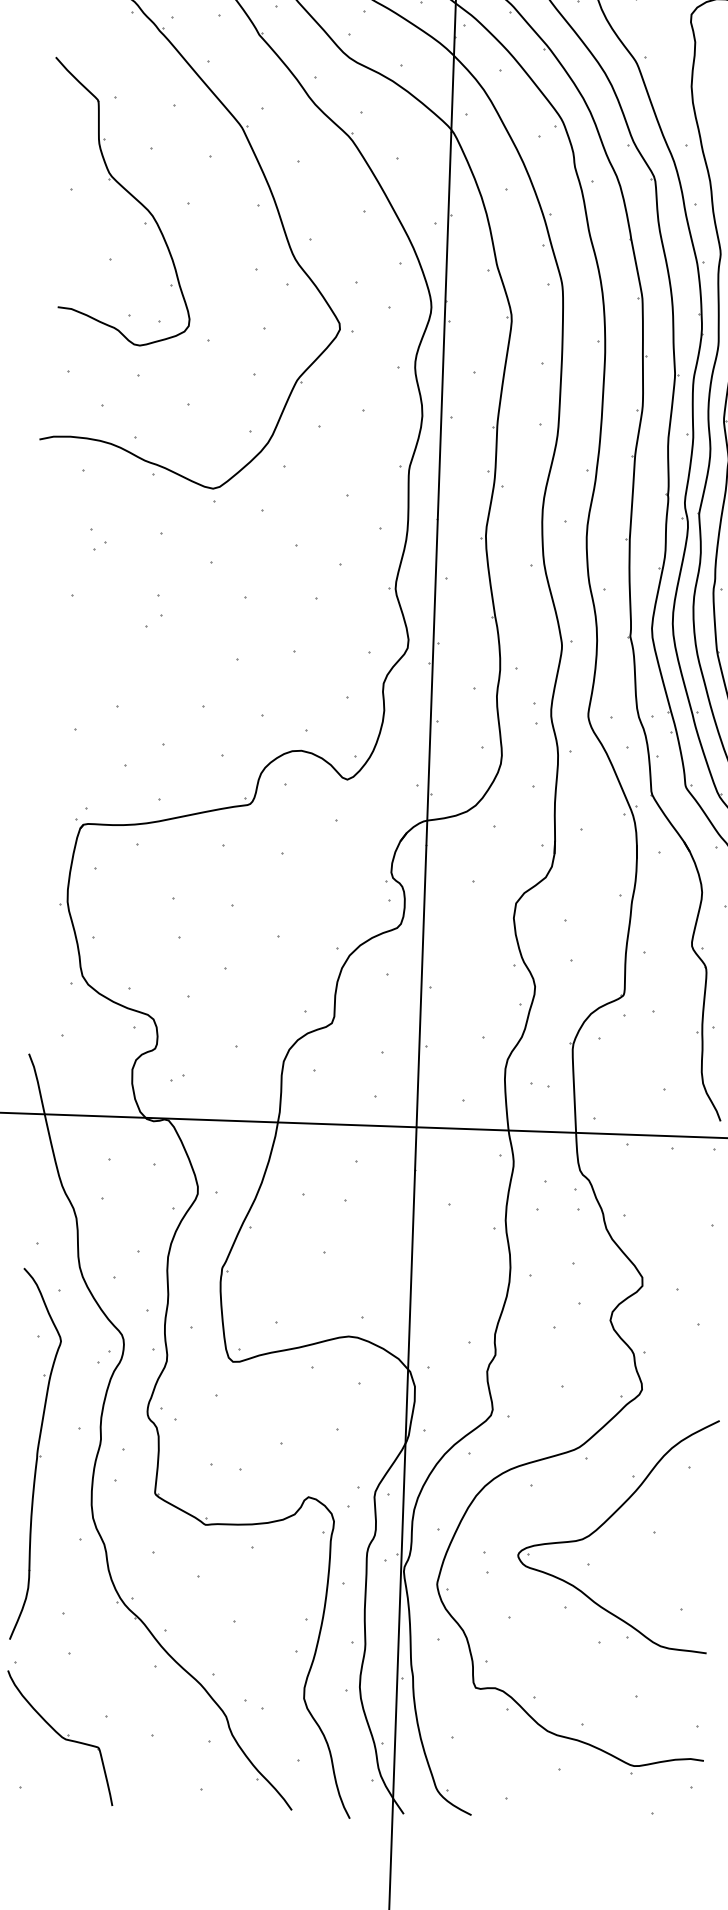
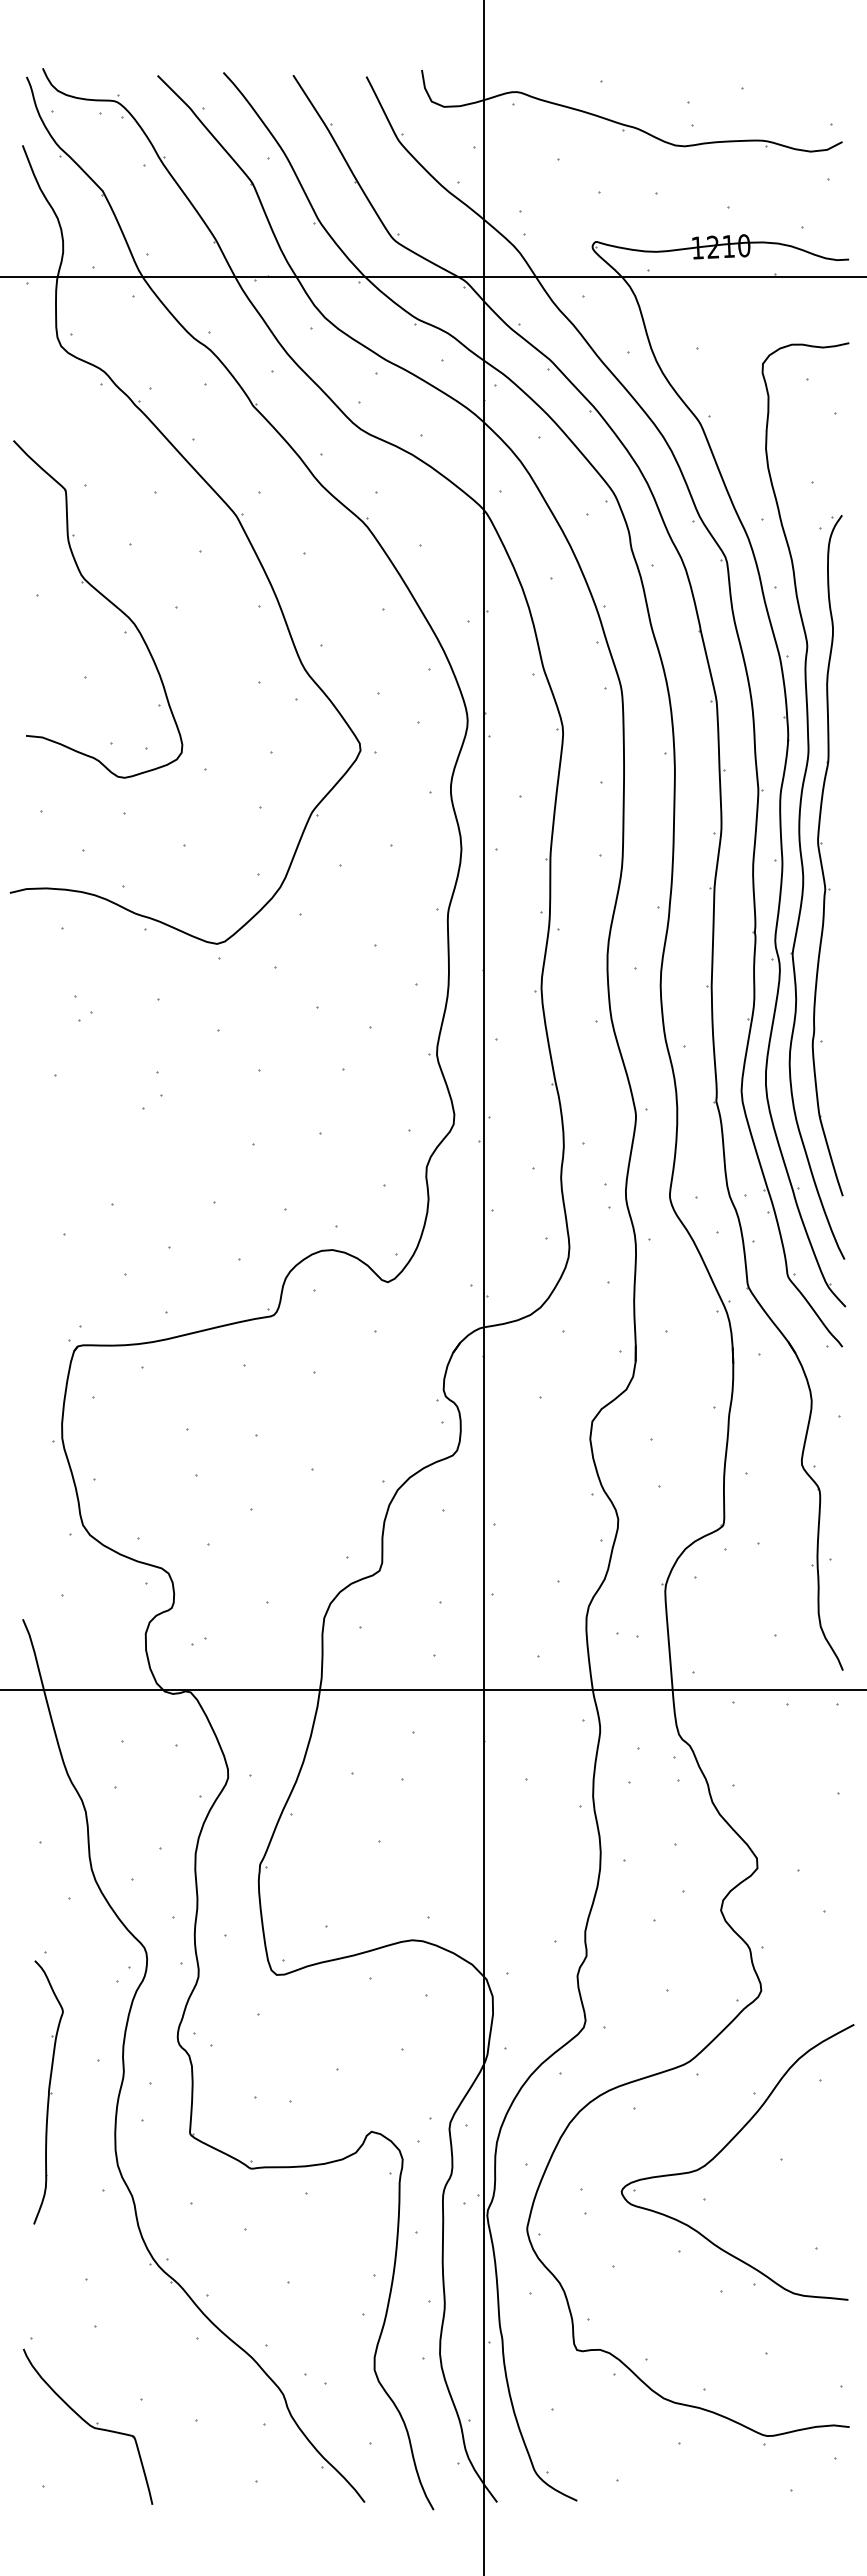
part: (36, 1454) -> (48, 2092), size x0.6

